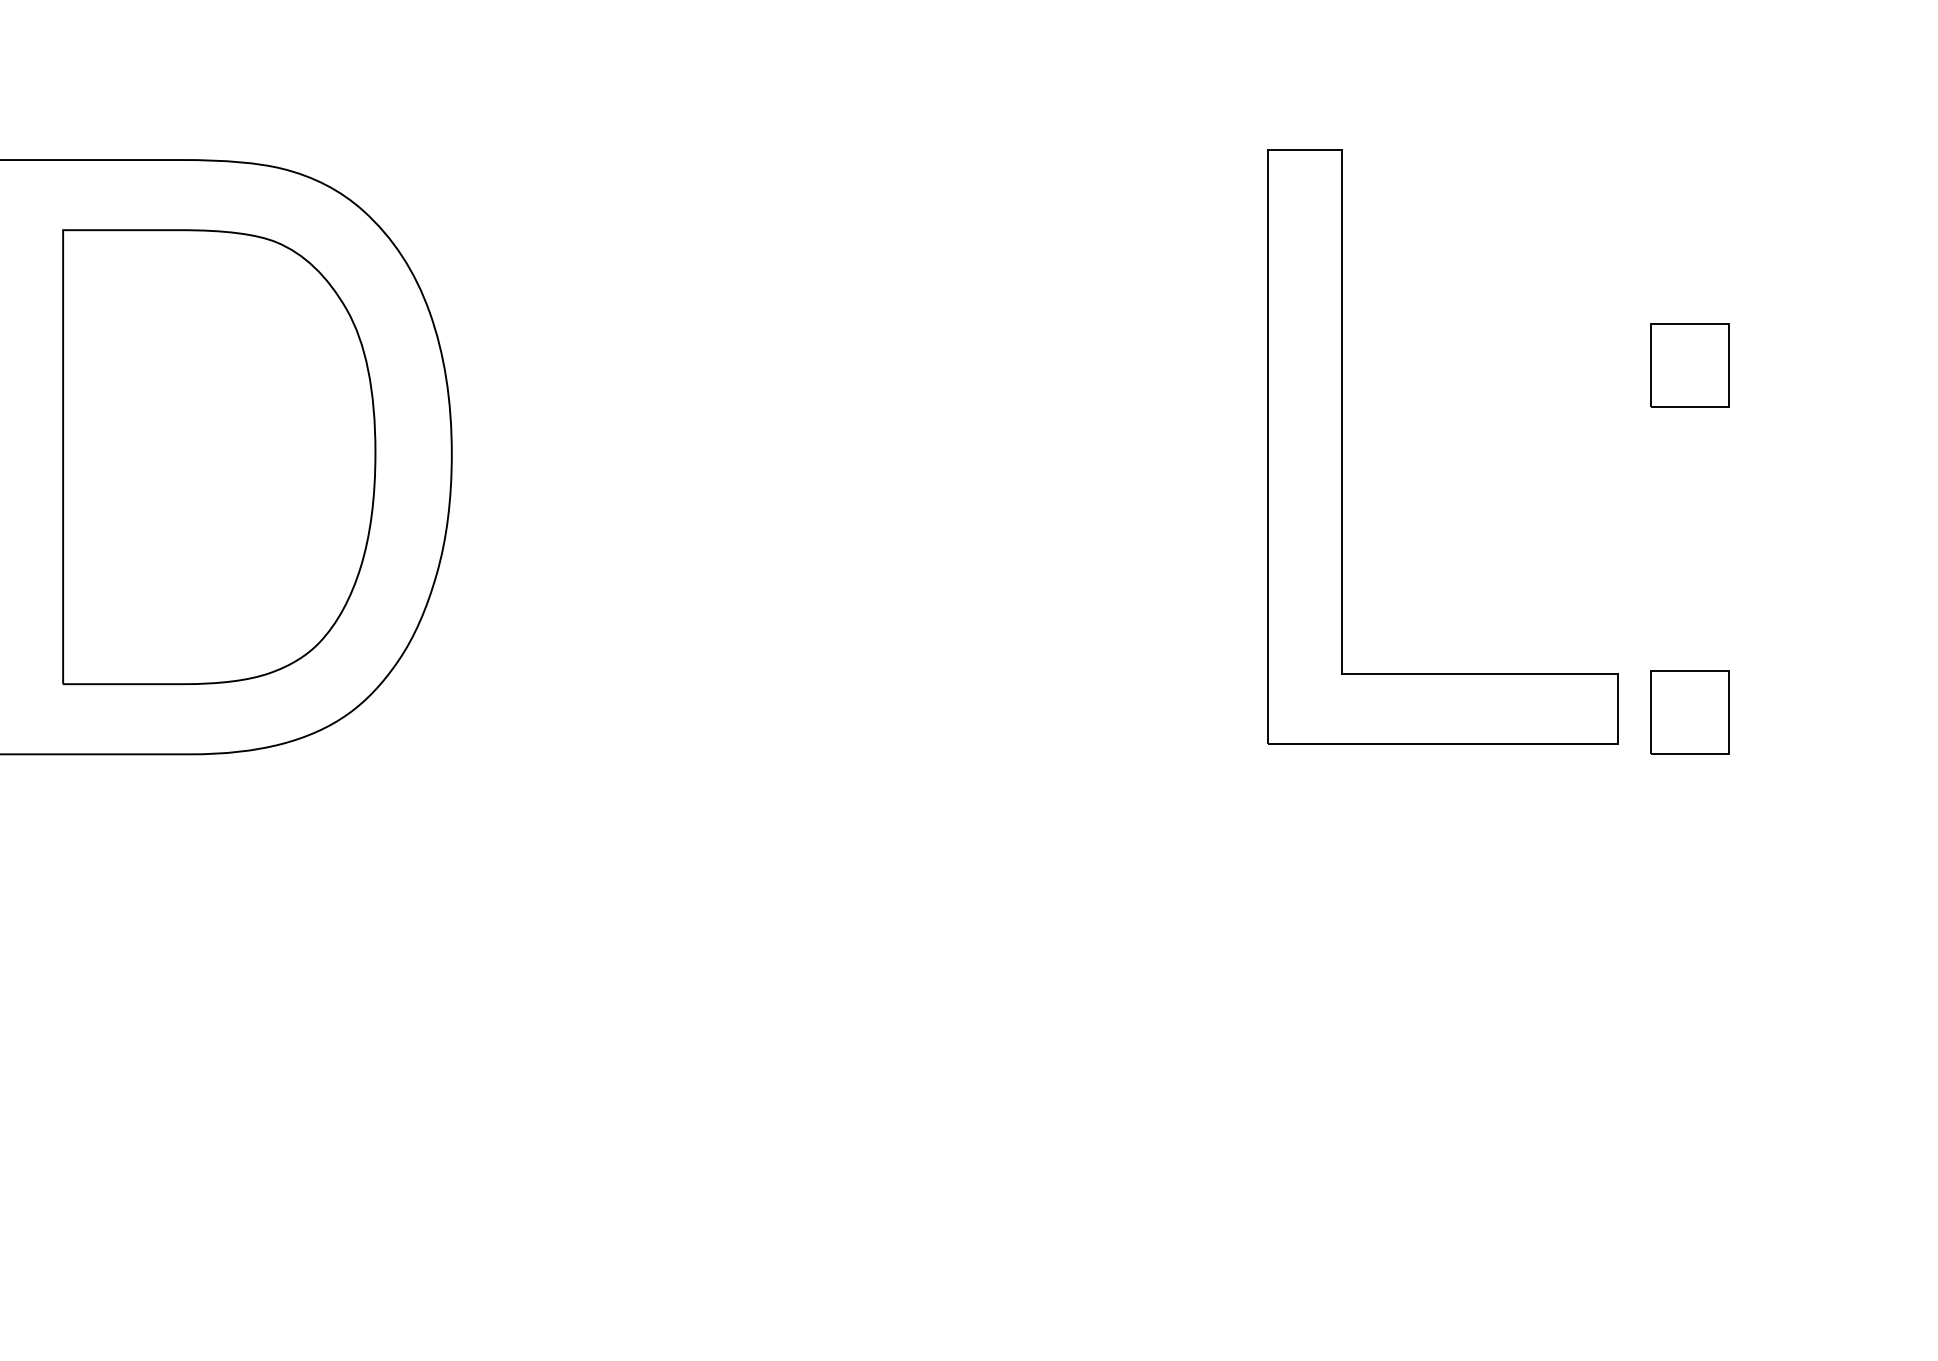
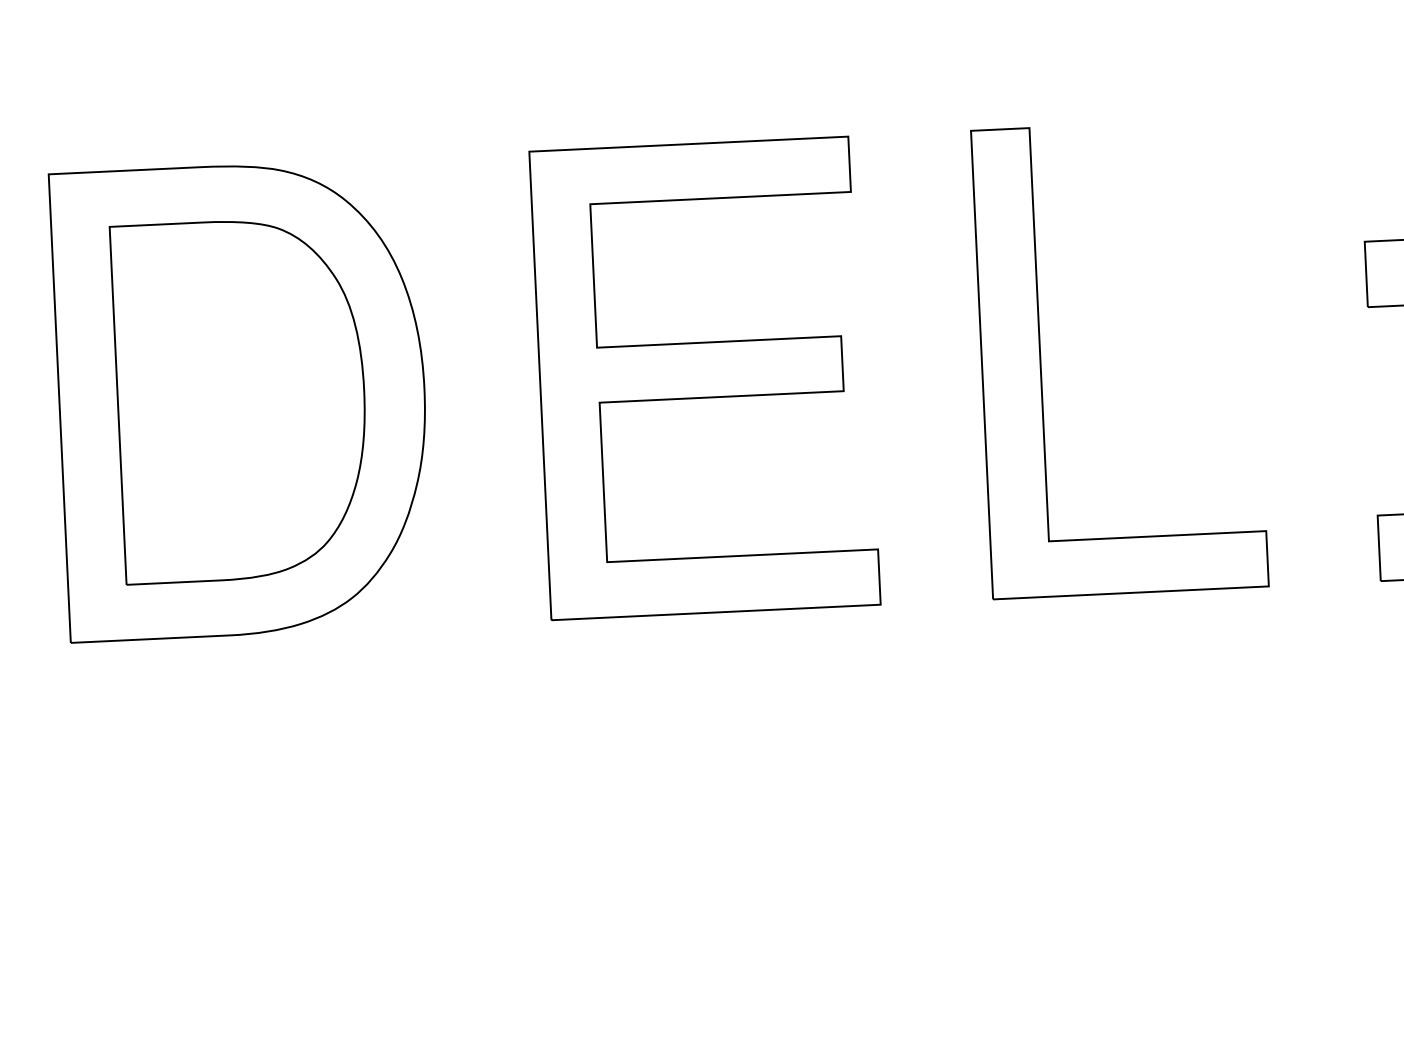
part: (1342, 446) -> (1040, 361), moved
part: (807, 456) -> (704, 377), added

